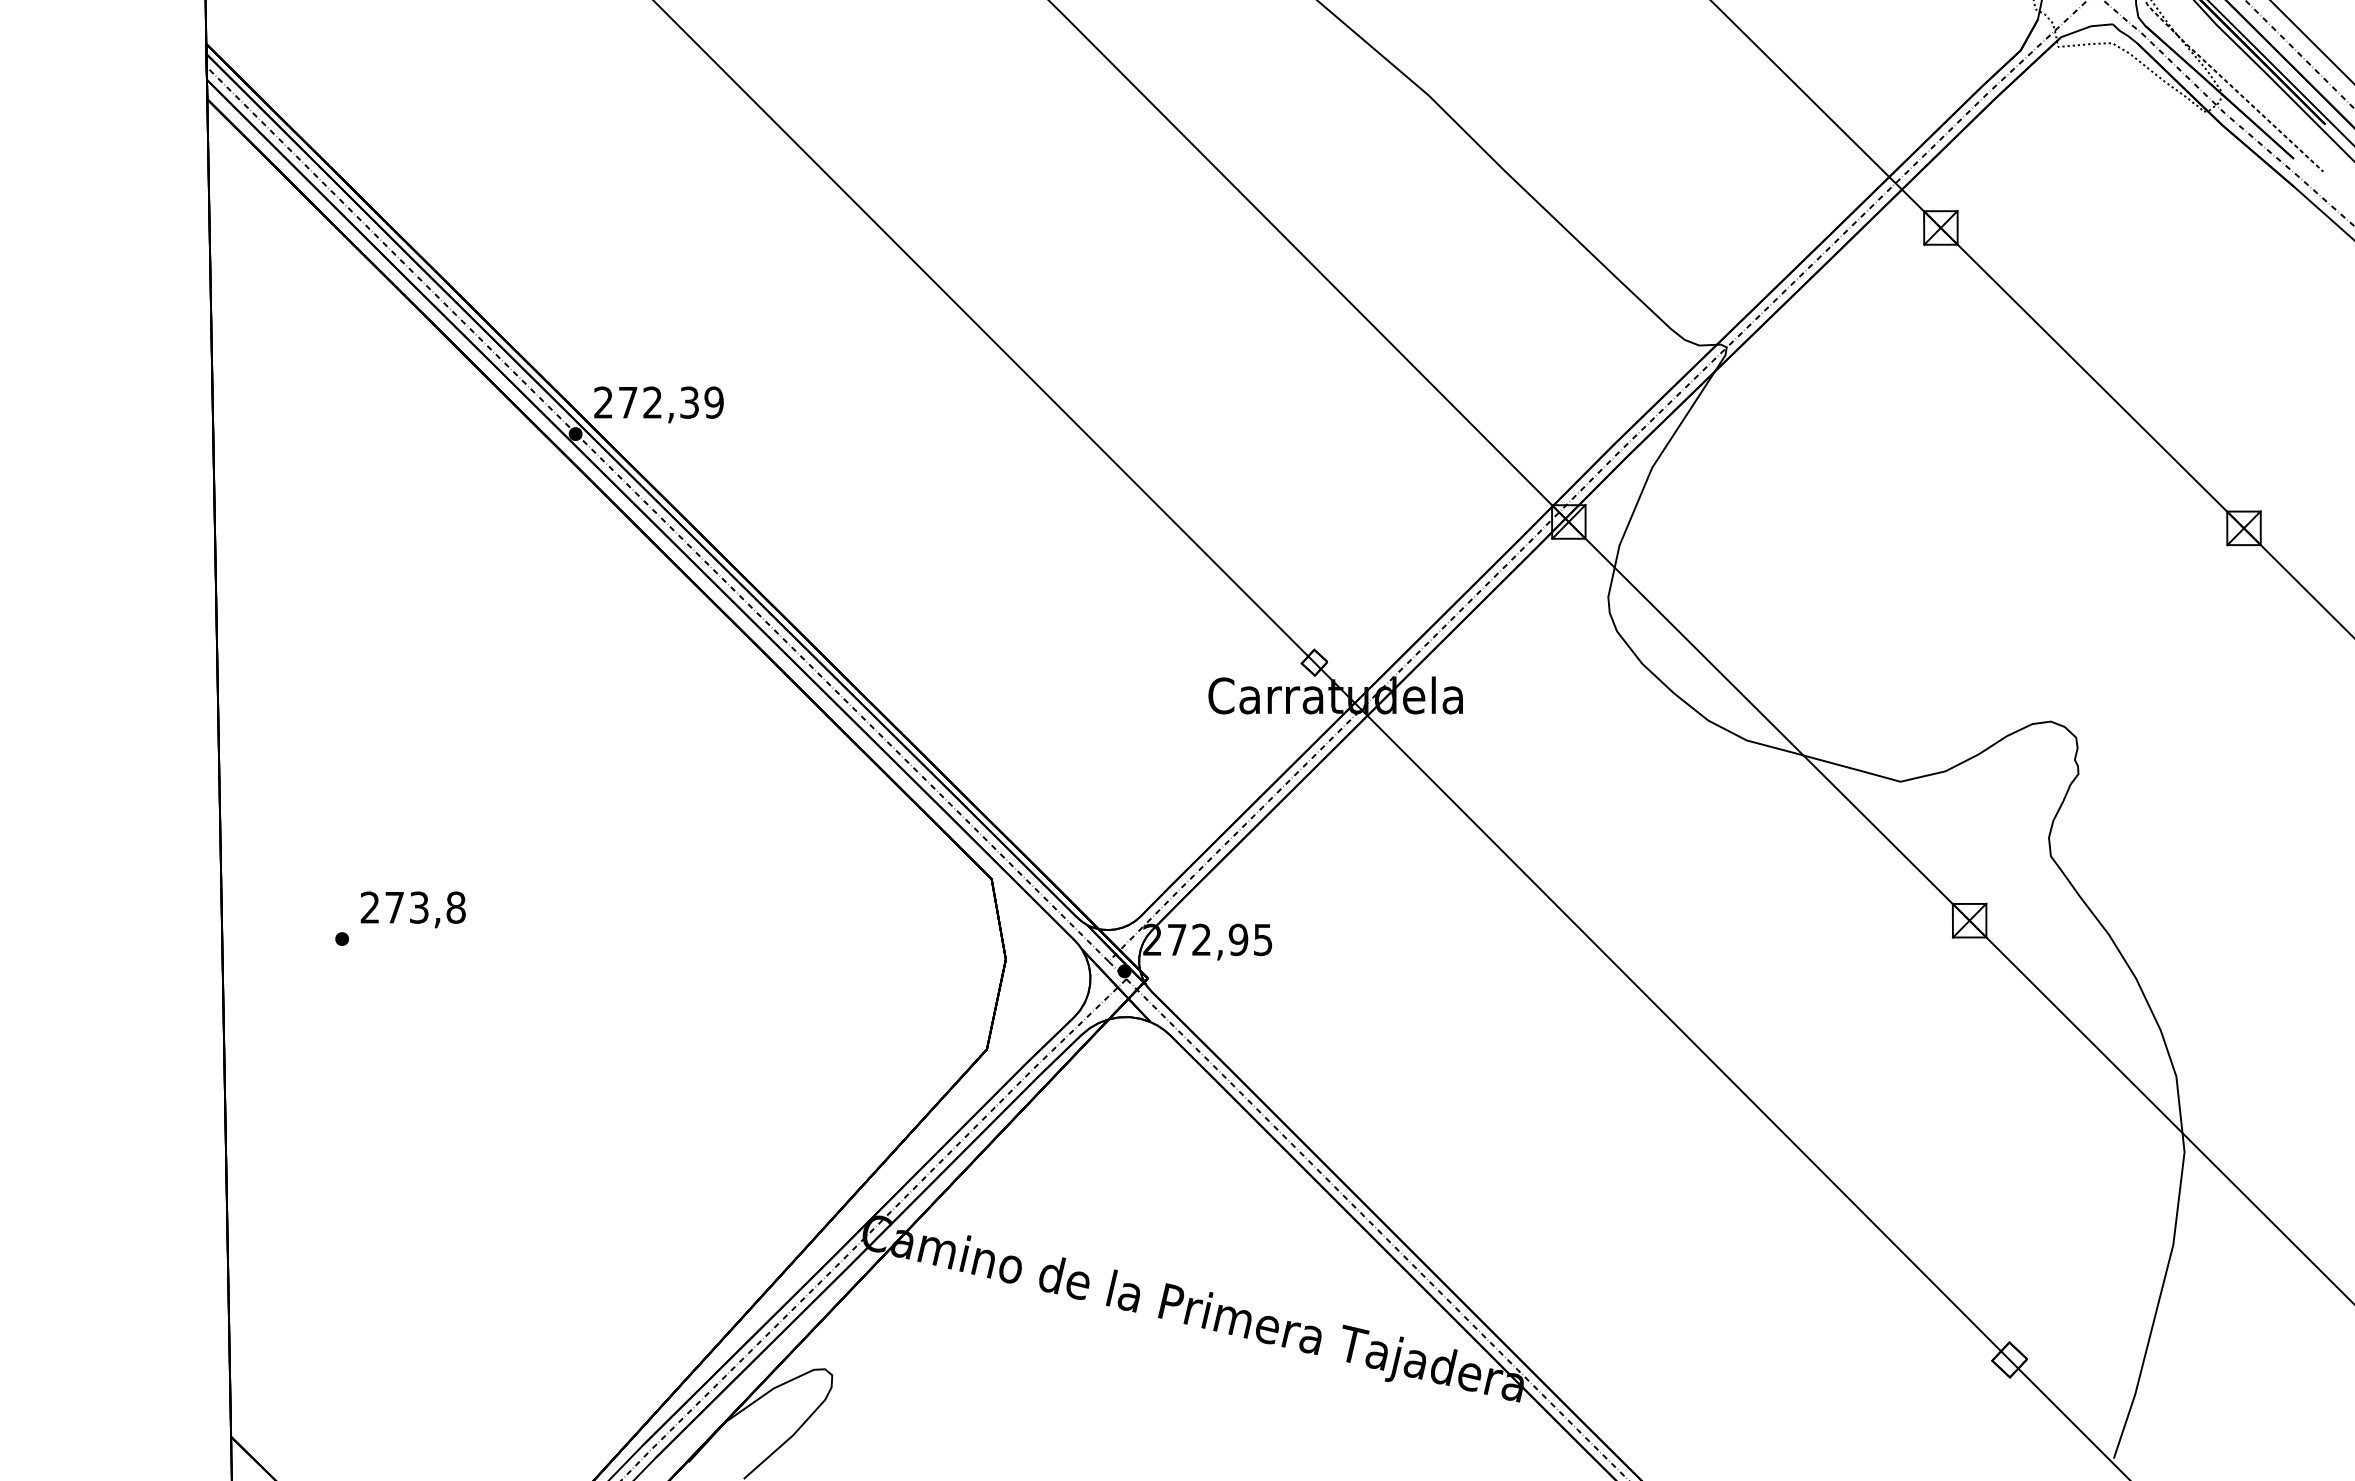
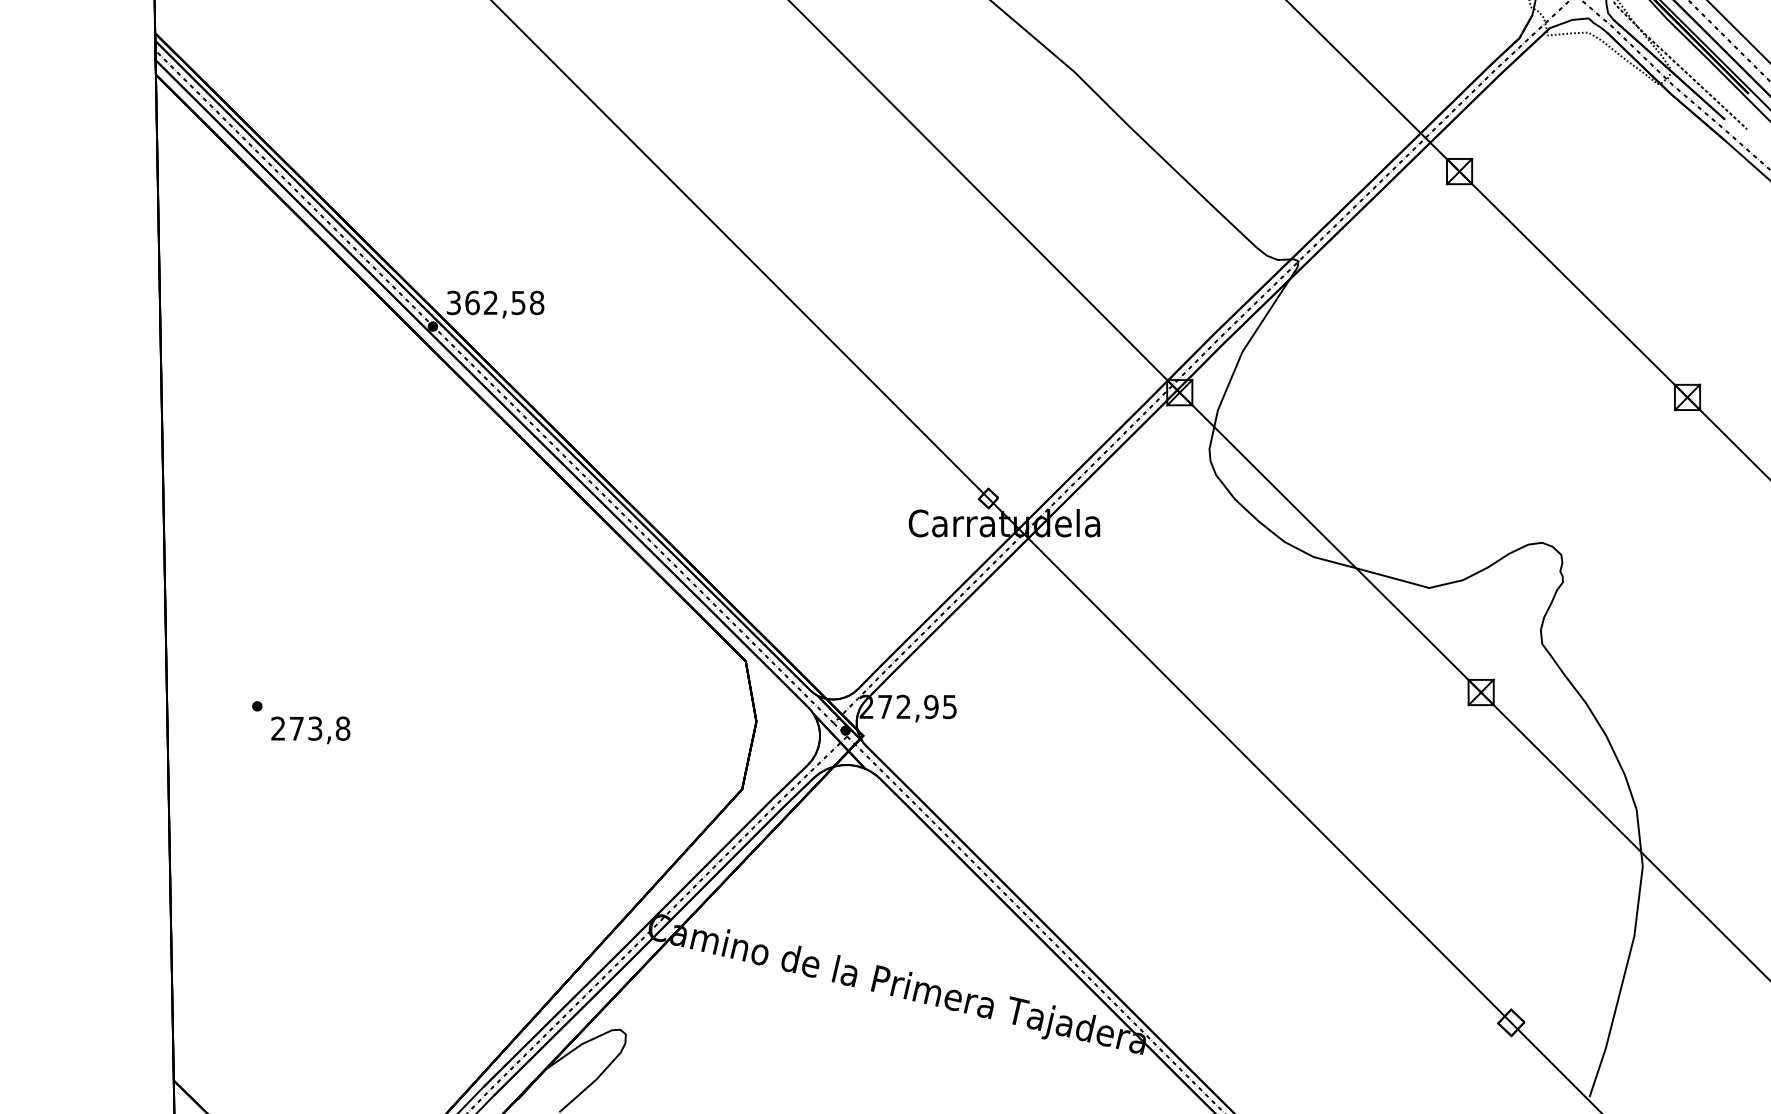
text: (658, 402) -> (495, 302), 272,39 -> 362,58
text: (412, 910) -> (310, 730), moved

